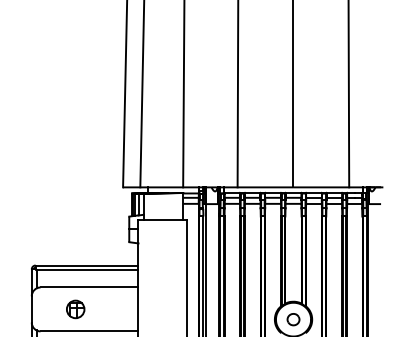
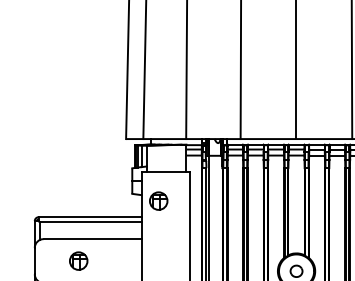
part: (155, 249) -> (158, 201), added

